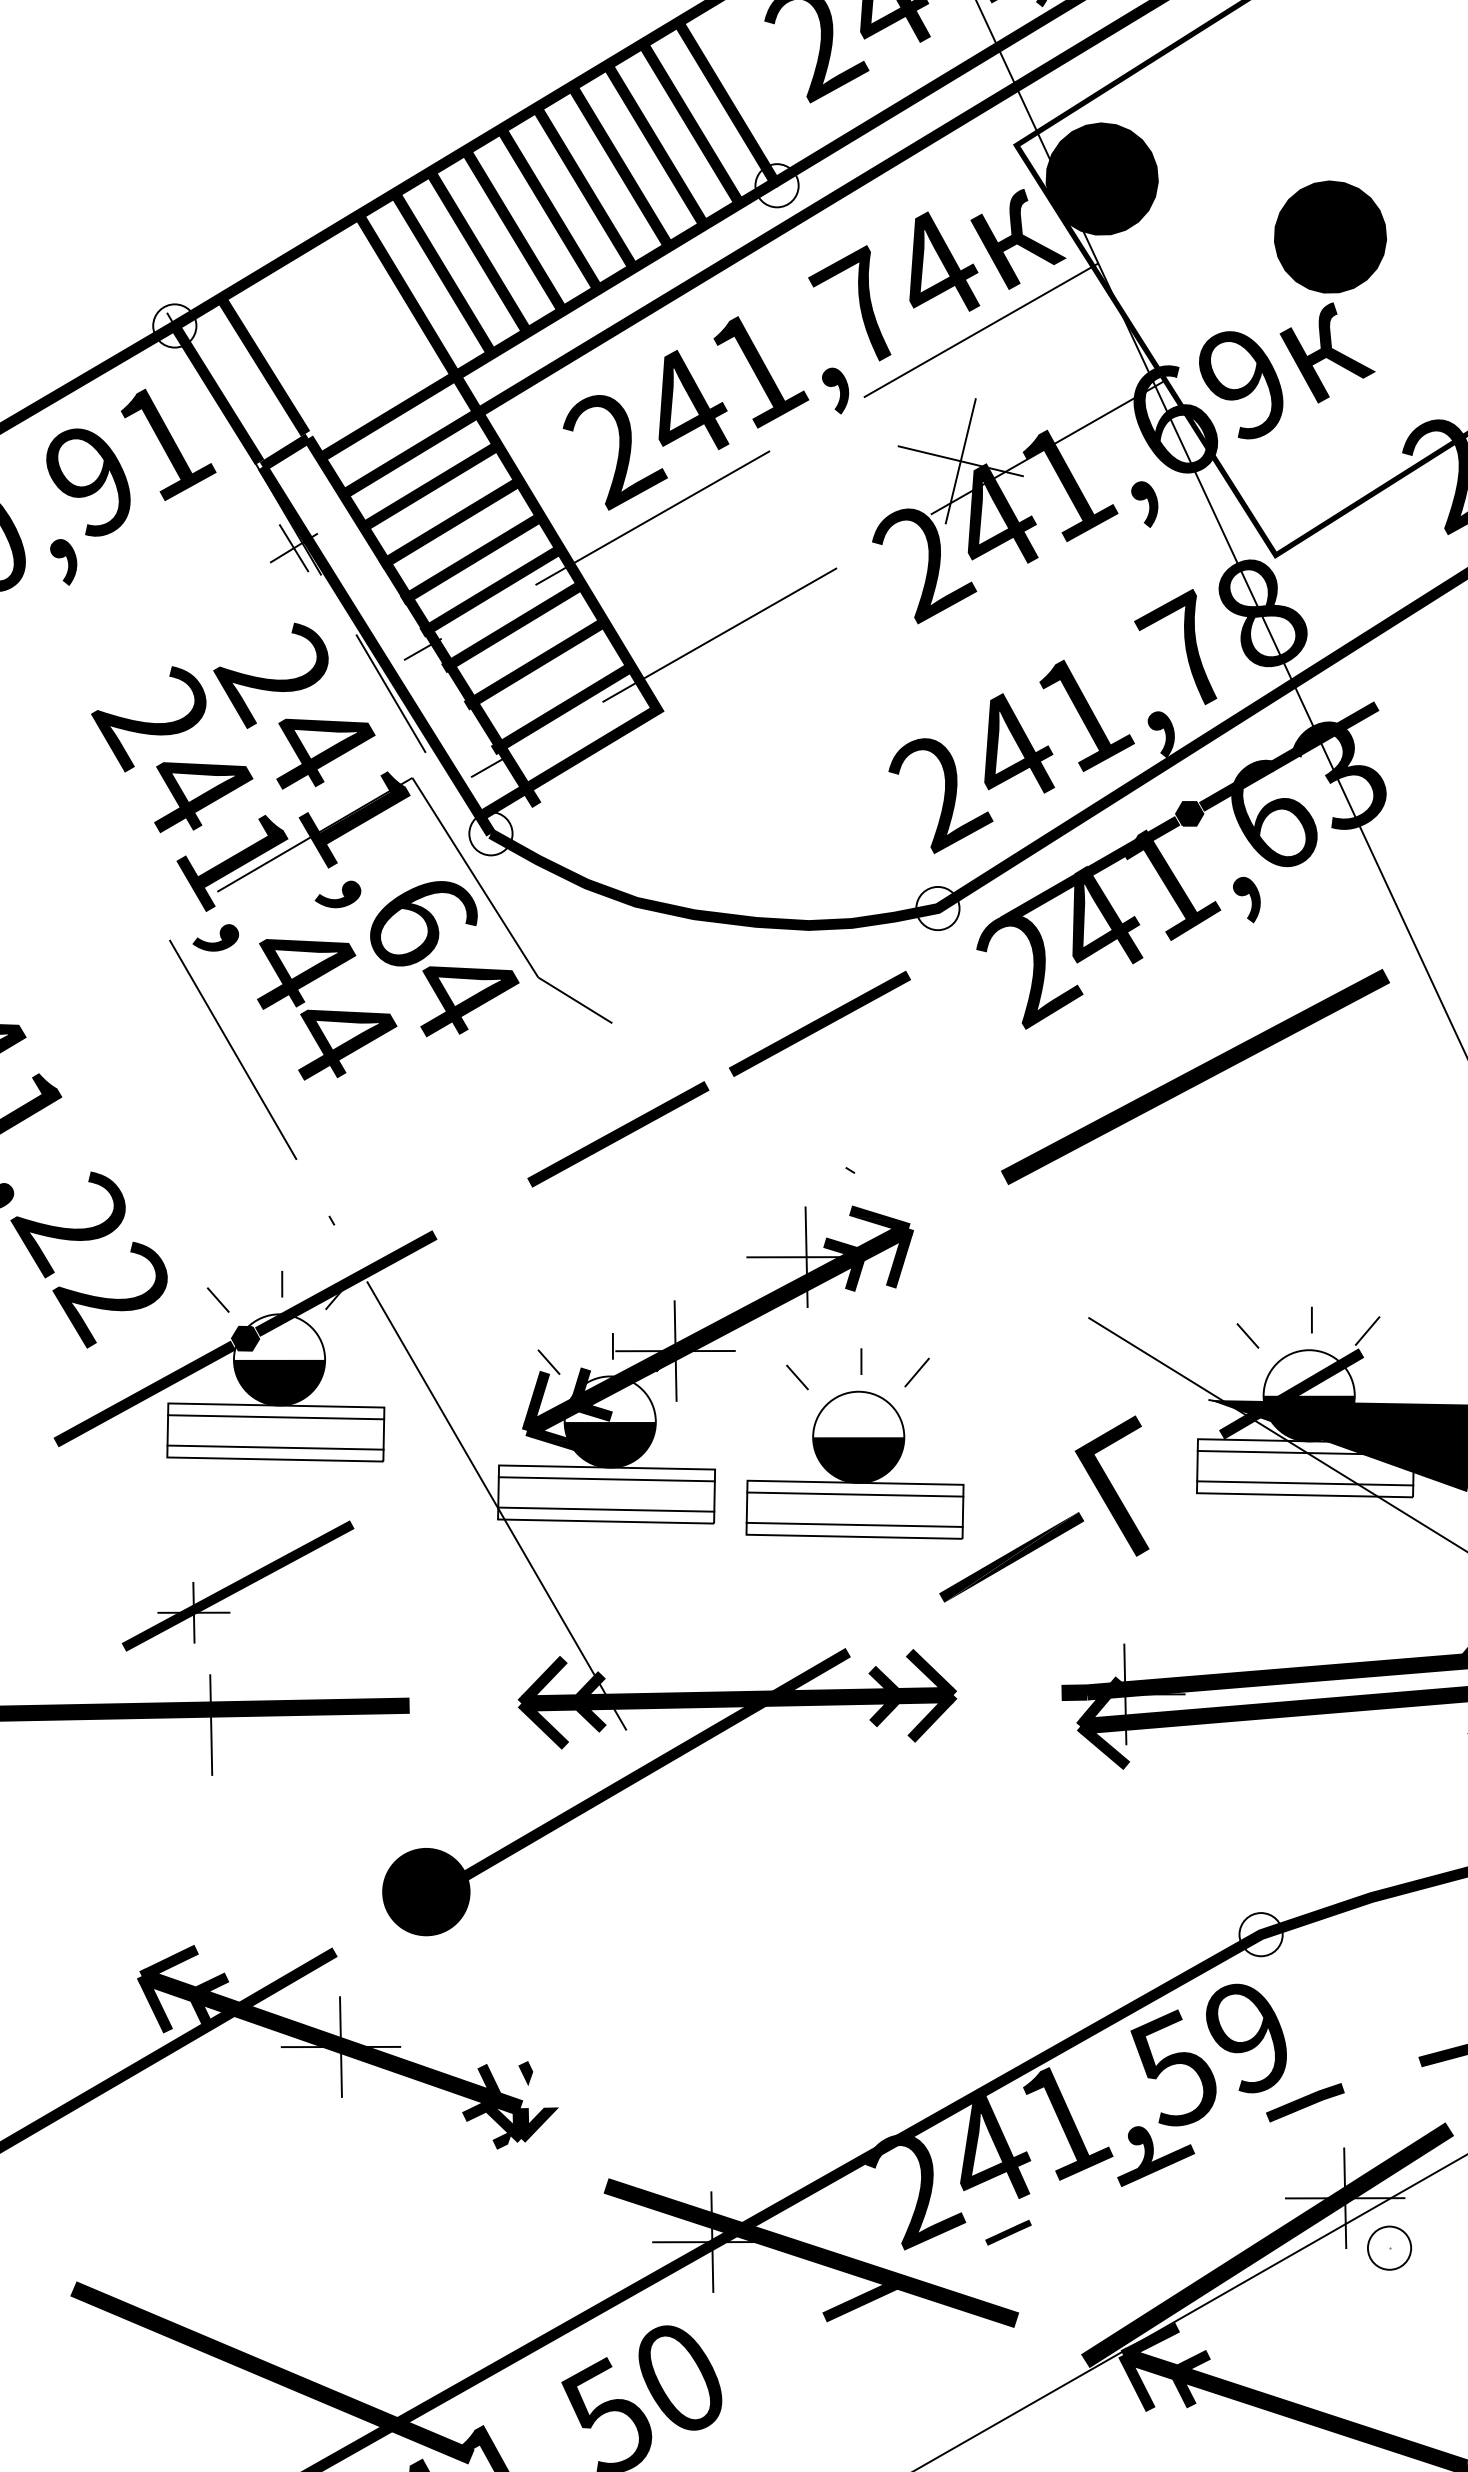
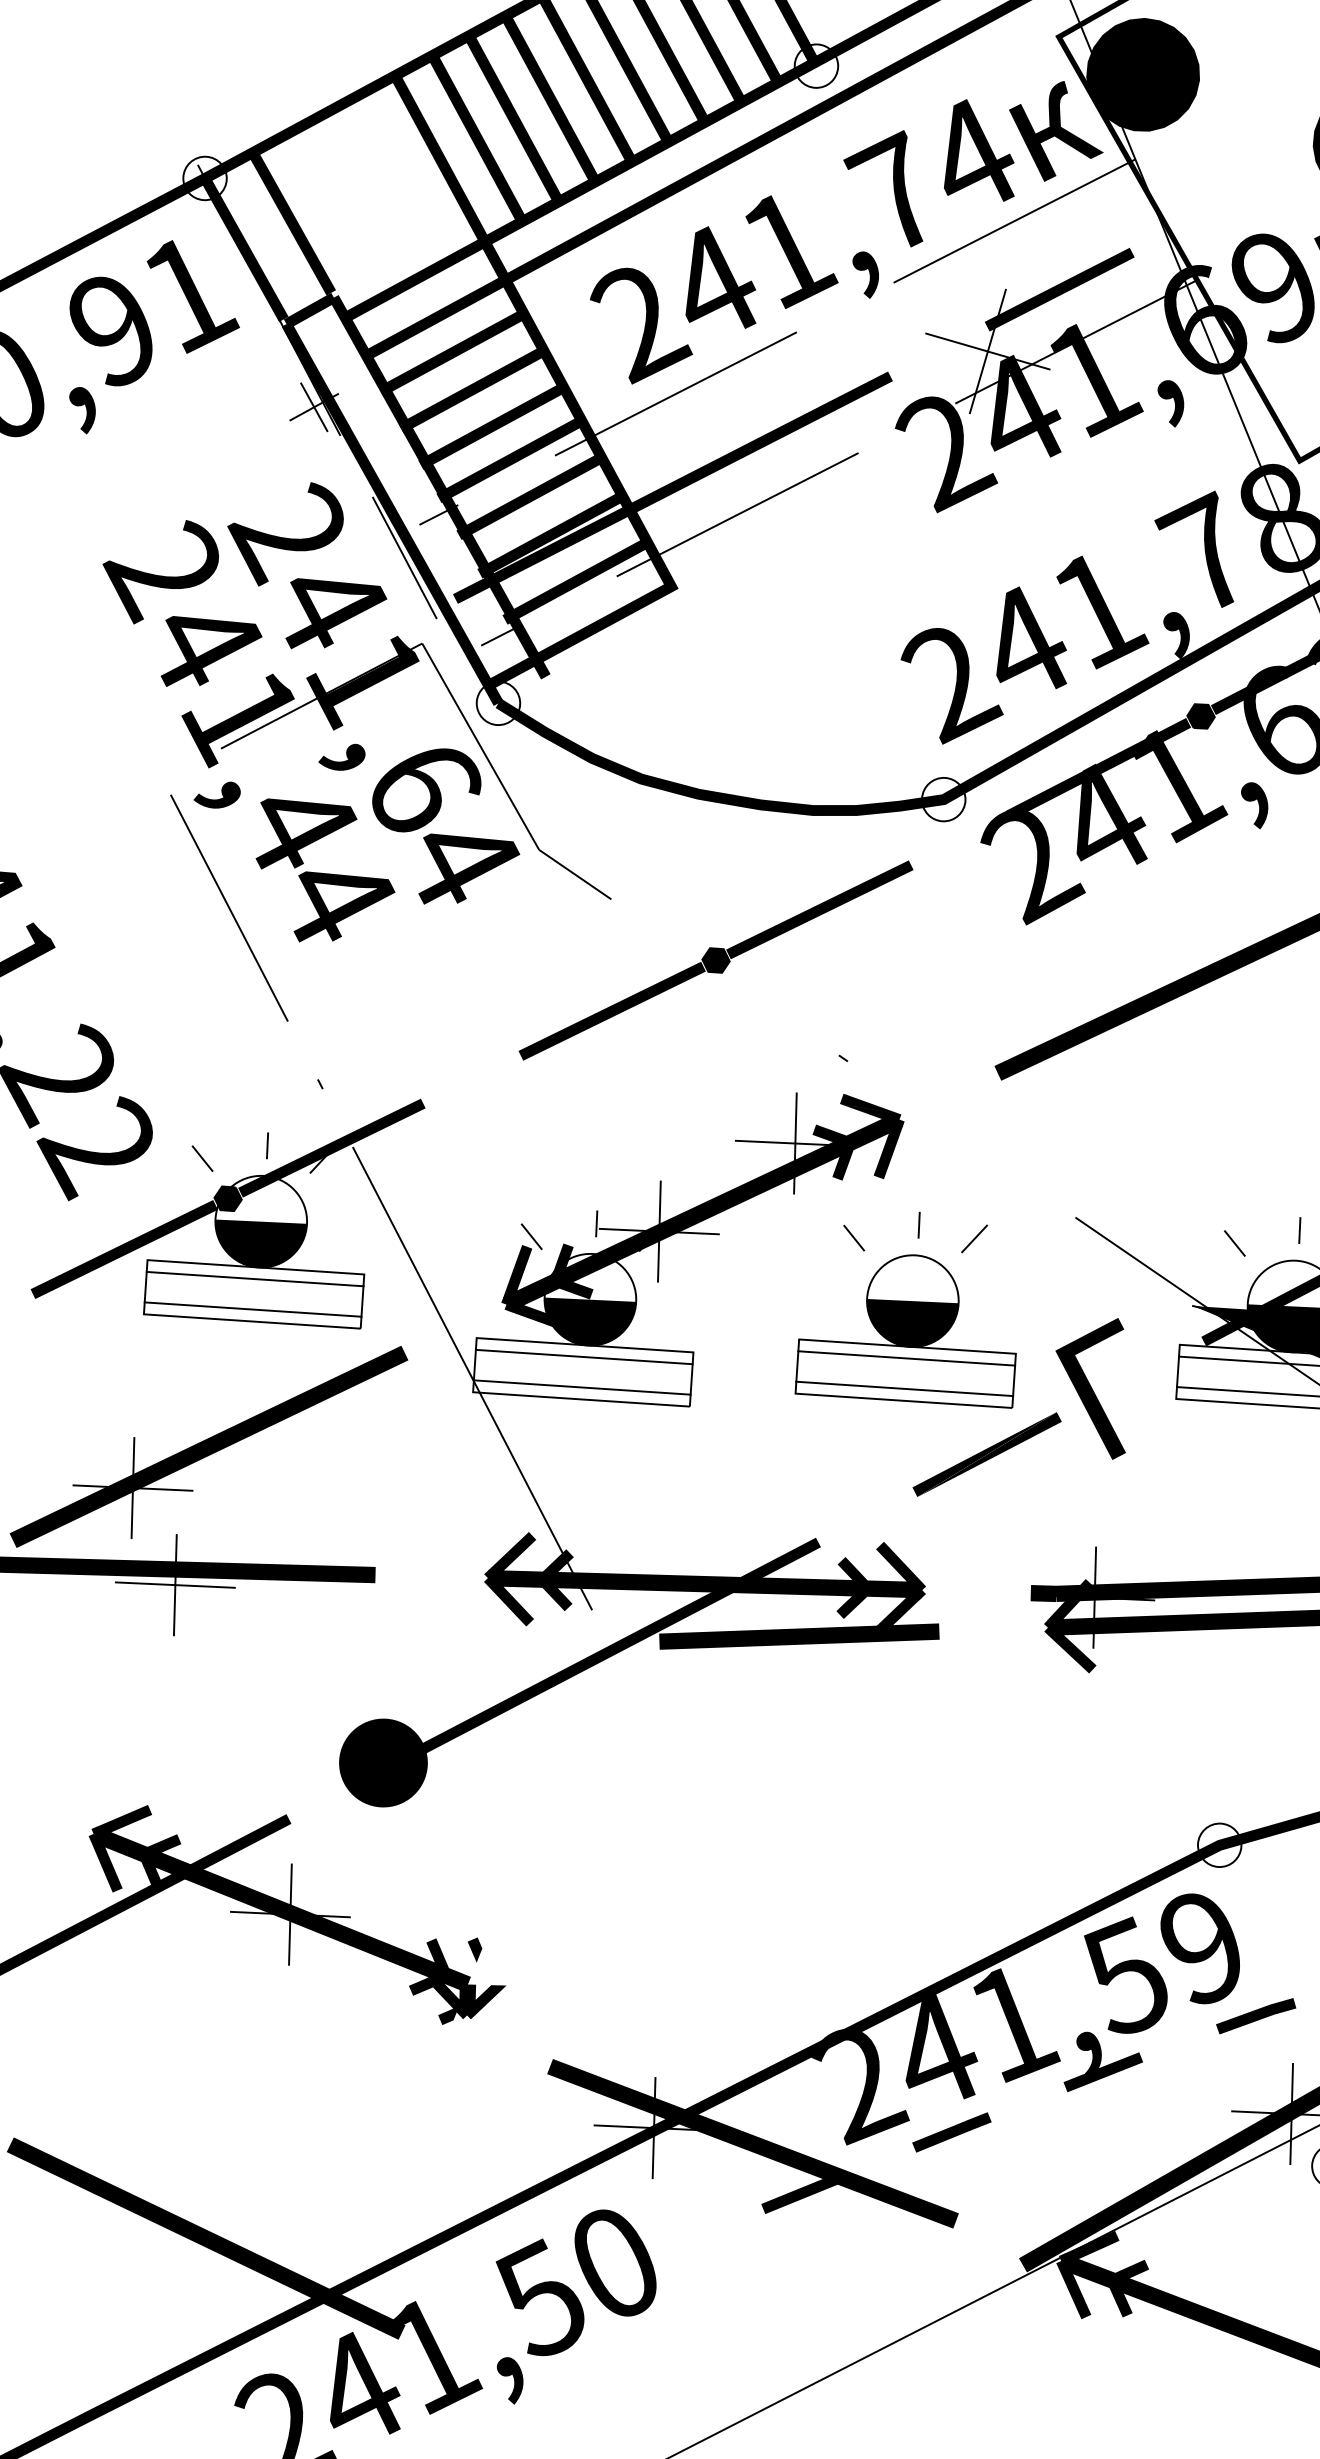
fill: (1029, 396) -> (1059, 289), added
fill: (653, 610) -> (672, 486), added
fill: (718, 1079) -> (715, 960), added
part: (854, 1443) -> (908, 1307), moved
part: (237, 1585) -> (208, 1446), size x1.67
line: (211, 1724) -> (175, 1584), added
fill: (833, 1746) -> (799, 1636), added
part: (1008, 2232) -> (951, 2132), size x1.67

